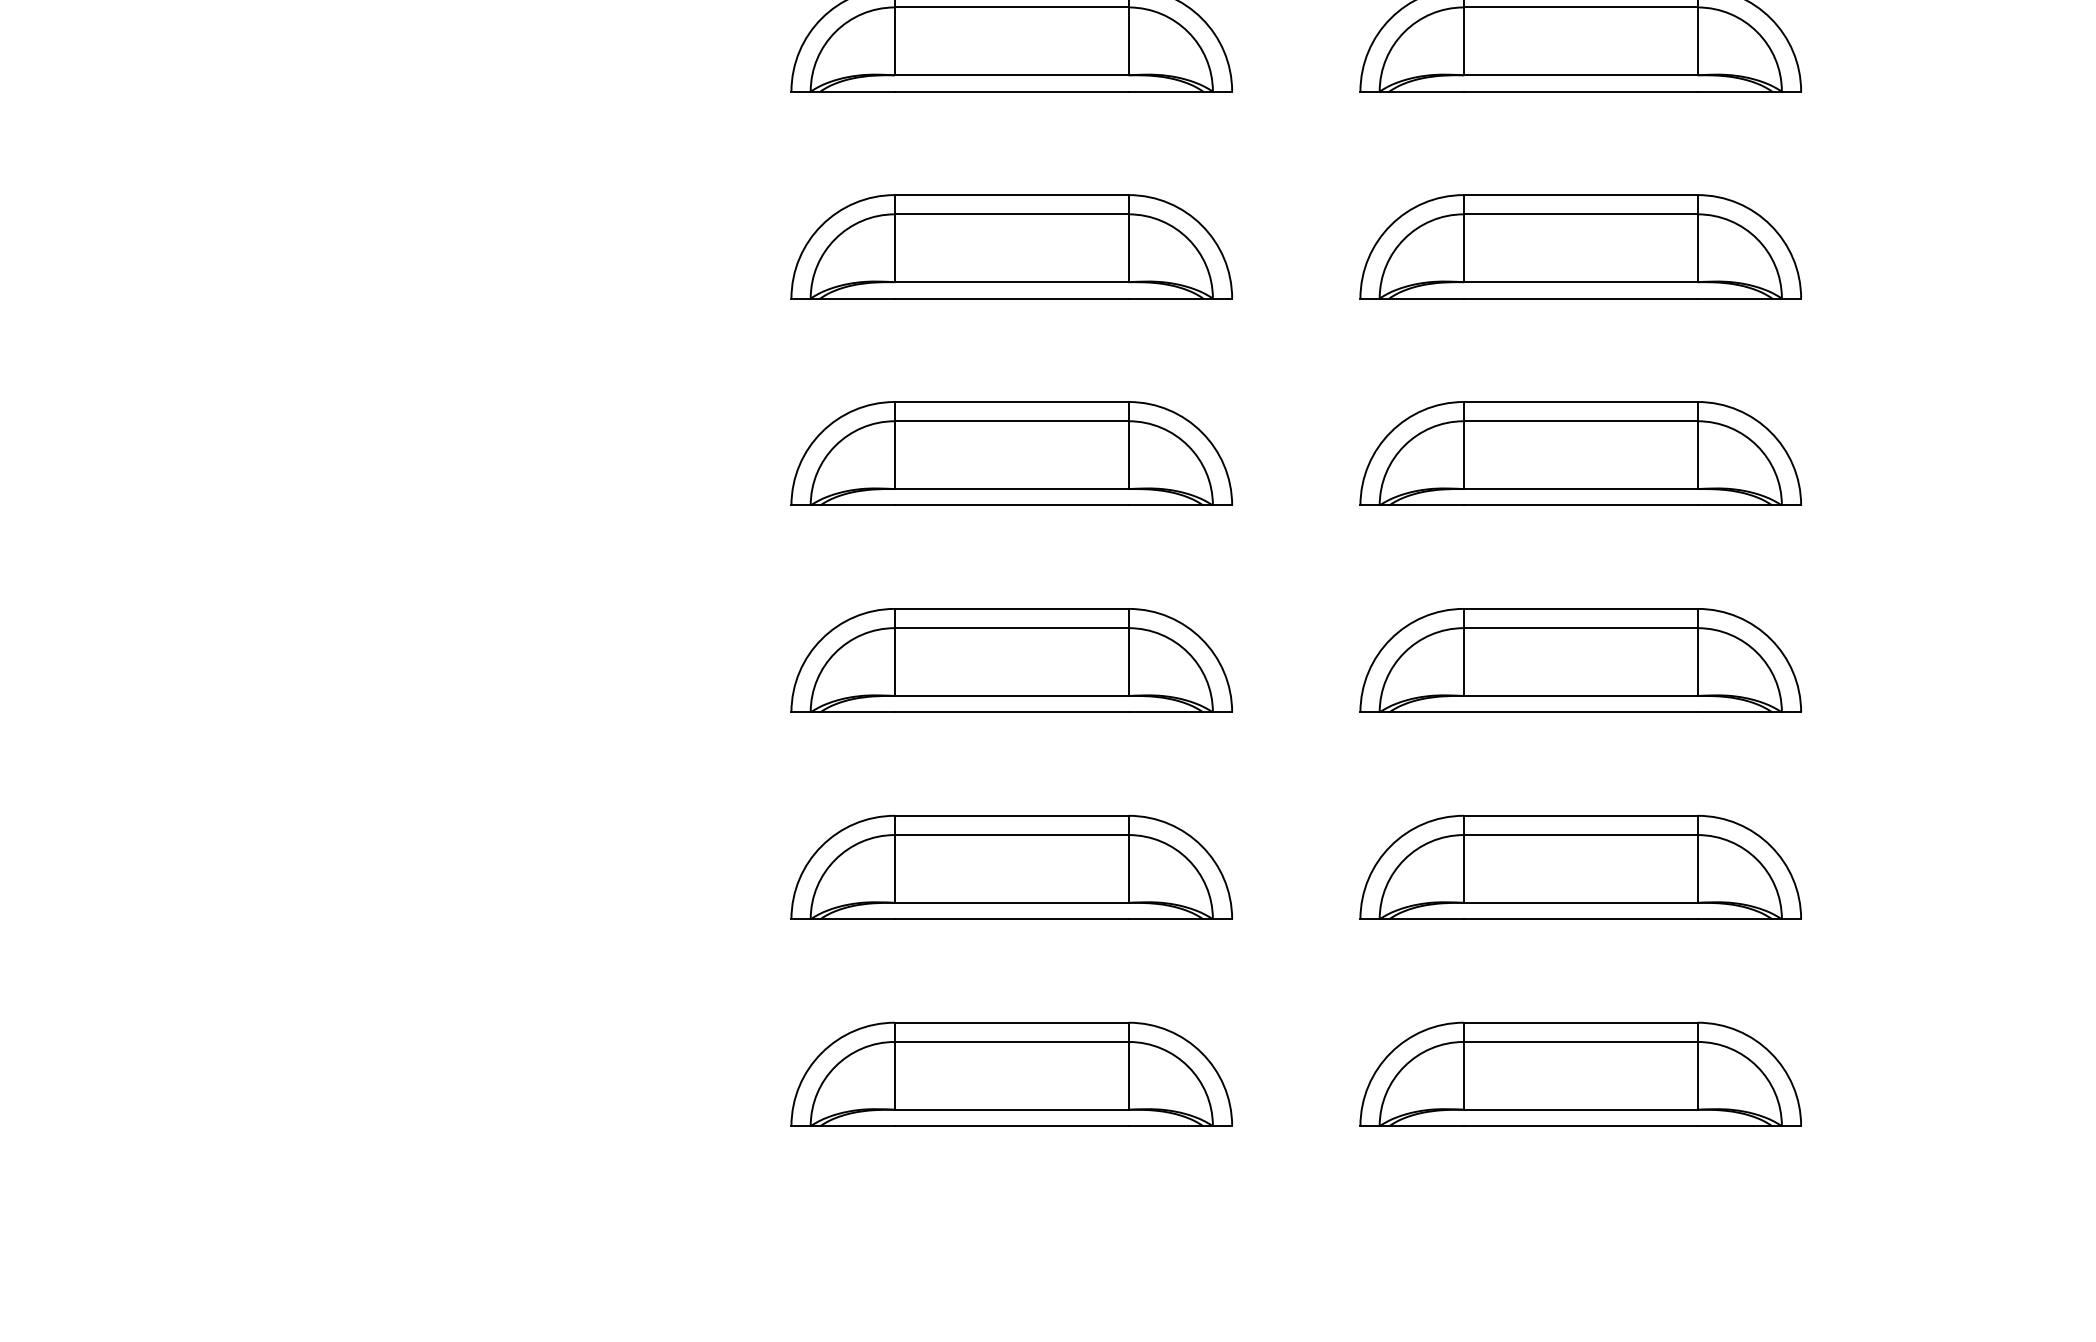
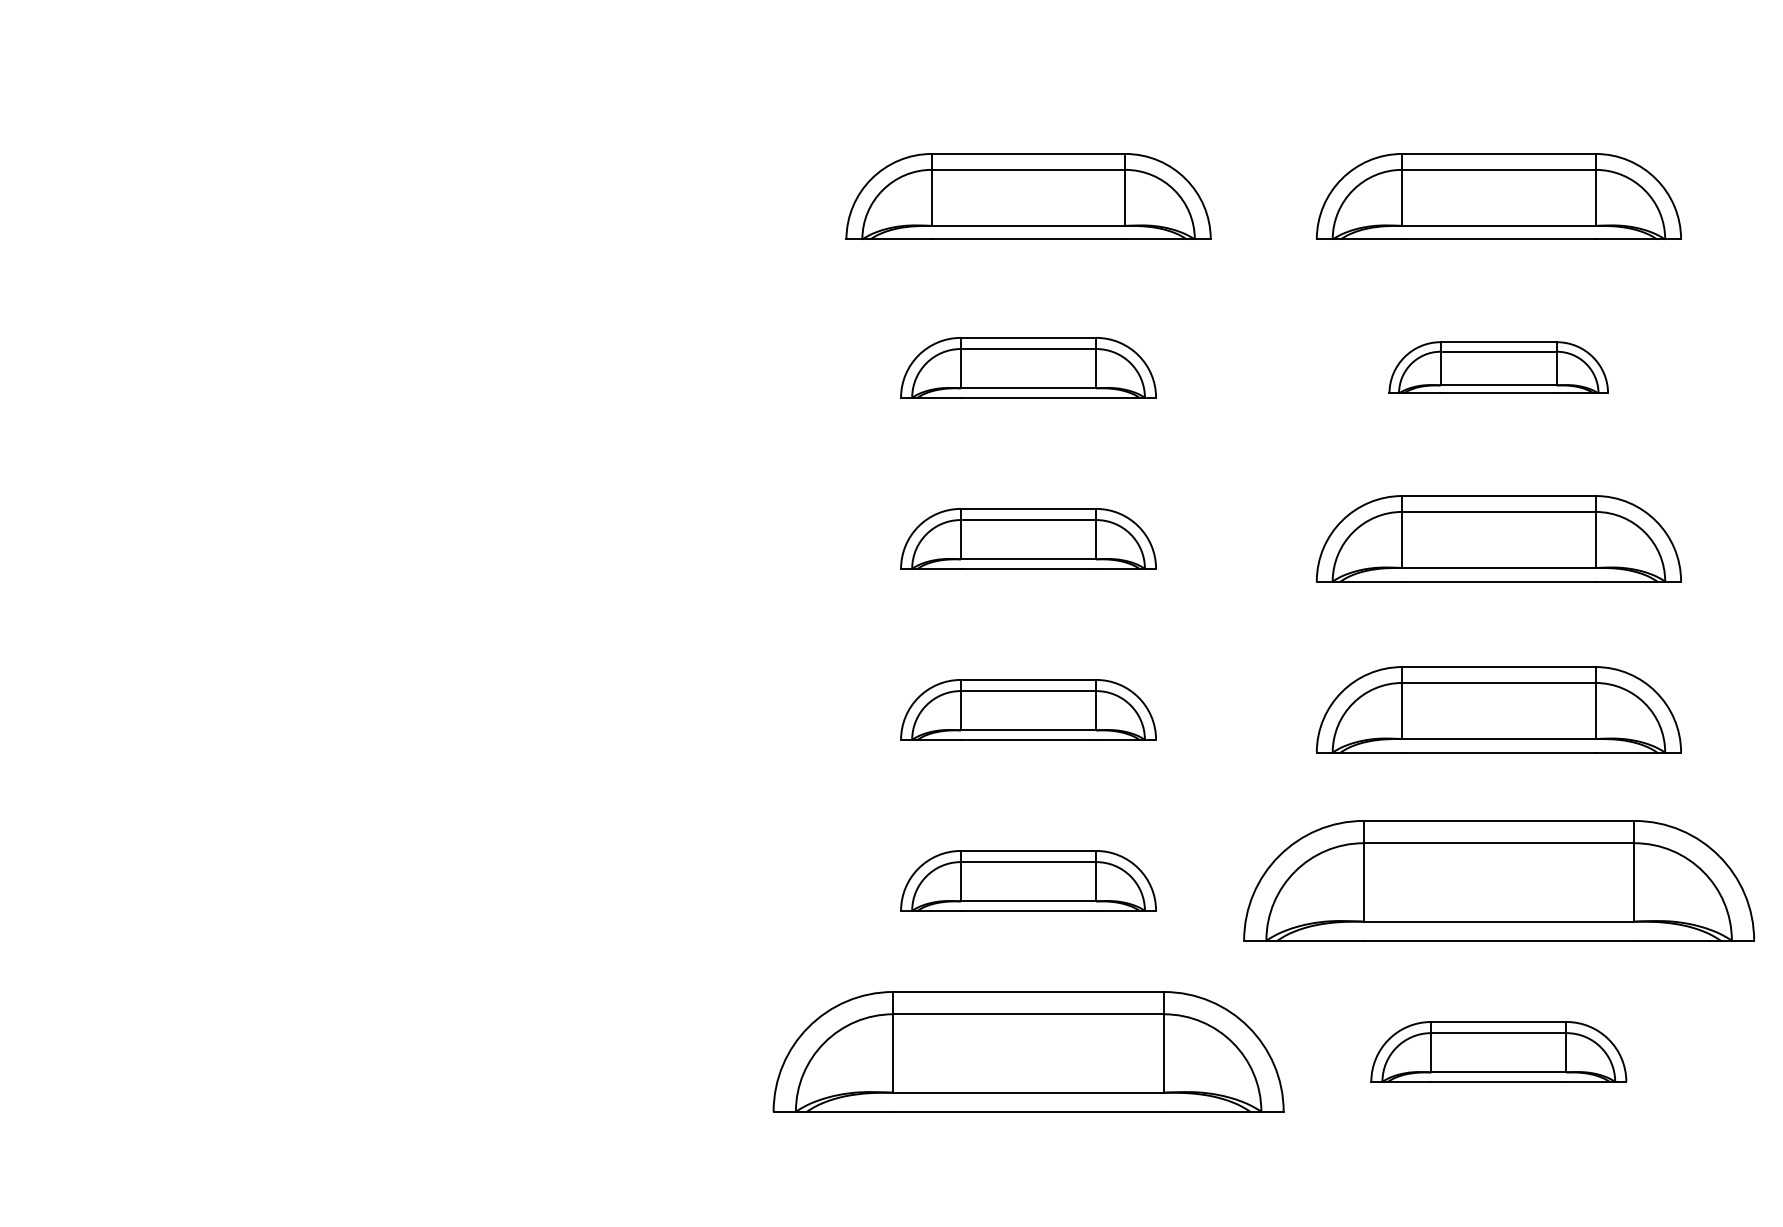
part: (1011, 246) -> (1028, 367), size x0.7
part: (1580, 246) -> (1498, 367), size x0.6
part: (1011, 453) -> (1028, 538), size x0.7
part: (1011, 660) -> (1028, 709), size x0.7
part: (1011, 867) -> (1028, 880), size x0.7
part: (1580, 867) -> (1498, 880), size x1.4
part: (1011, 1073) -> (1028, 1051), size x1.4
part: (1580, 1073) -> (1498, 1051), size x0.7

